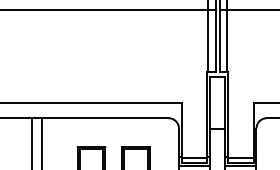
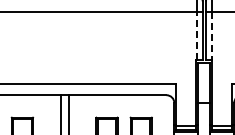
line: (208, 40) -> (197, 35), solid -> dashed
line: (227, 40) -> (211, 35), solid -> dashed

